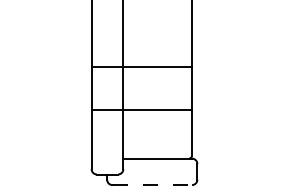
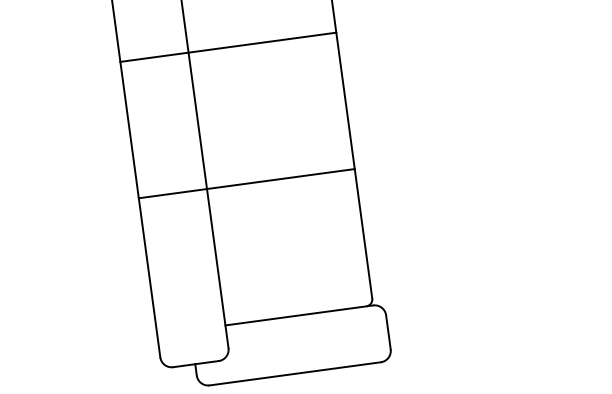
line: (141, 66) -> (227, 46), moved
line: (141, 110) -> (246, 184), moved
line: (152, 185) -> (295, 374), dashed -> solid

